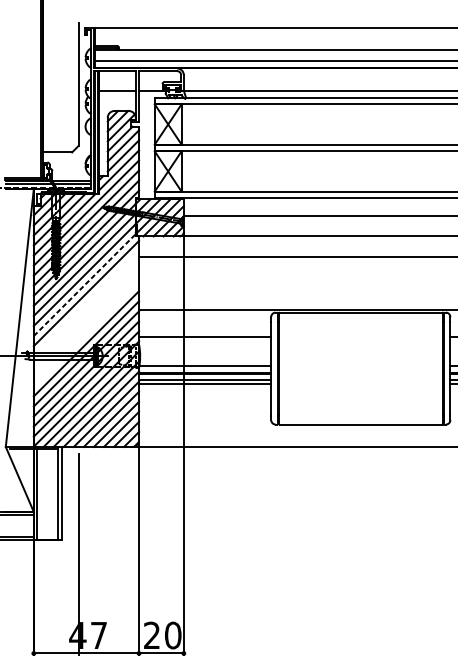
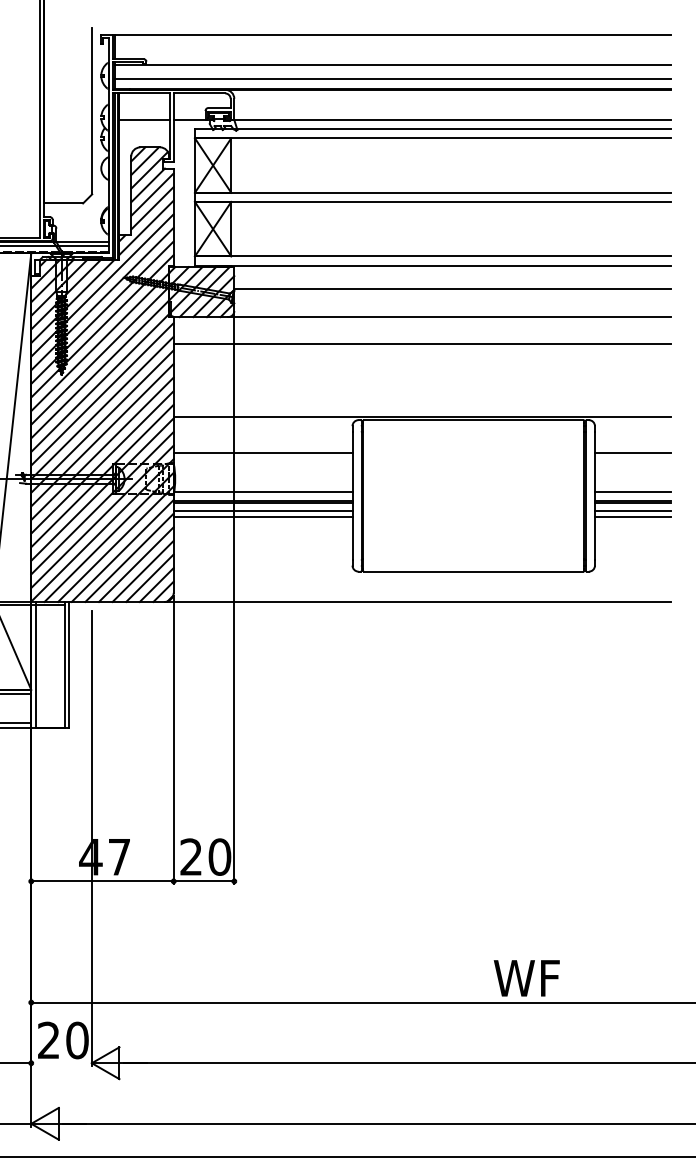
line: (84, 285) -> (100, 383), dashed -> solid
line: (86, 303) -> (102, 407), added
line: (86, 313) -> (102, 421), added
line: (86, 323) -> (102, 434), added
line: (86, 333) -> (102, 448), added

